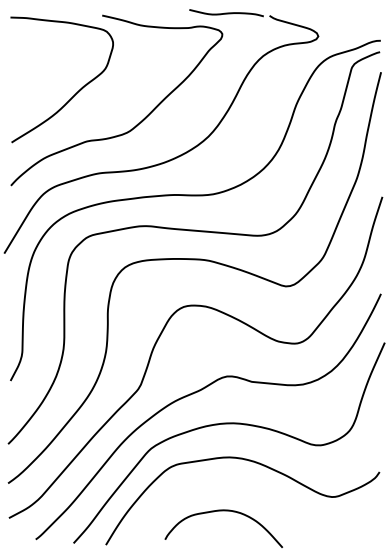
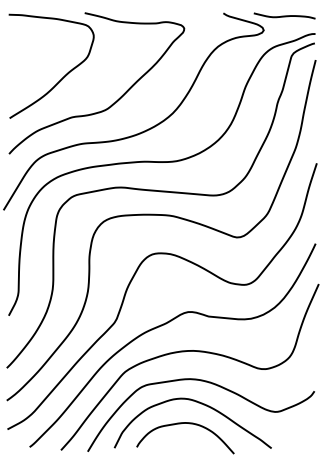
curve: (226, 13) -> (284, 16), moved
curve: (239, 486) -> (198, 403), added

